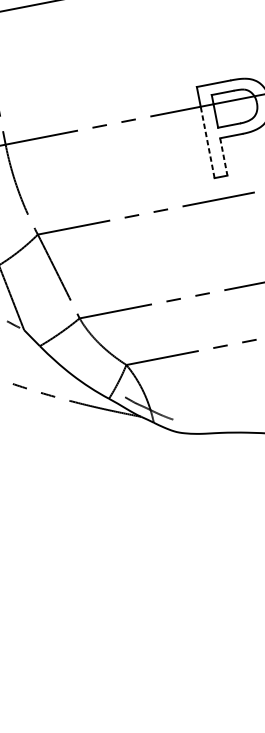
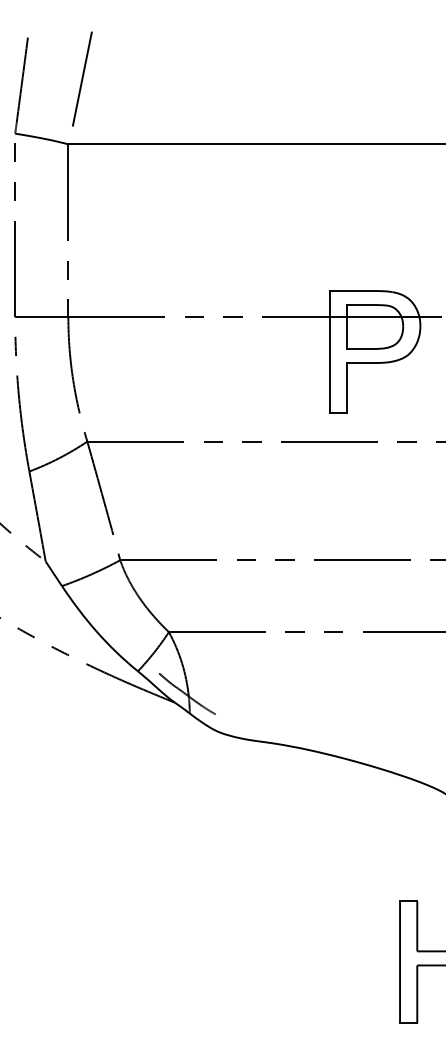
line: (207, 142) -> (329, 365), dashed -> solid
line: (223, 157) -> (346, 388), dashed -> solid

